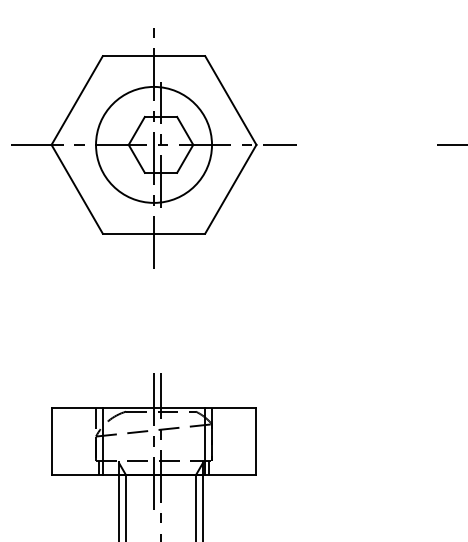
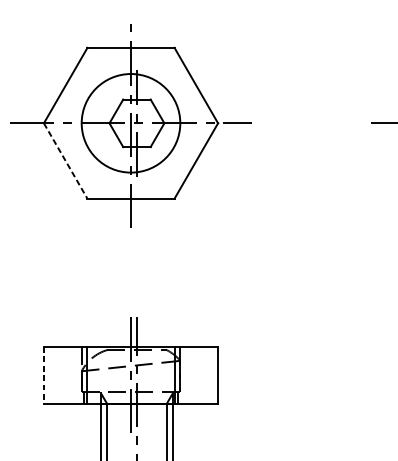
line: (77, 189) -> (65, 161), solid -> dashed
line: (51, 441) -> (43, 375), solid -> dashed

